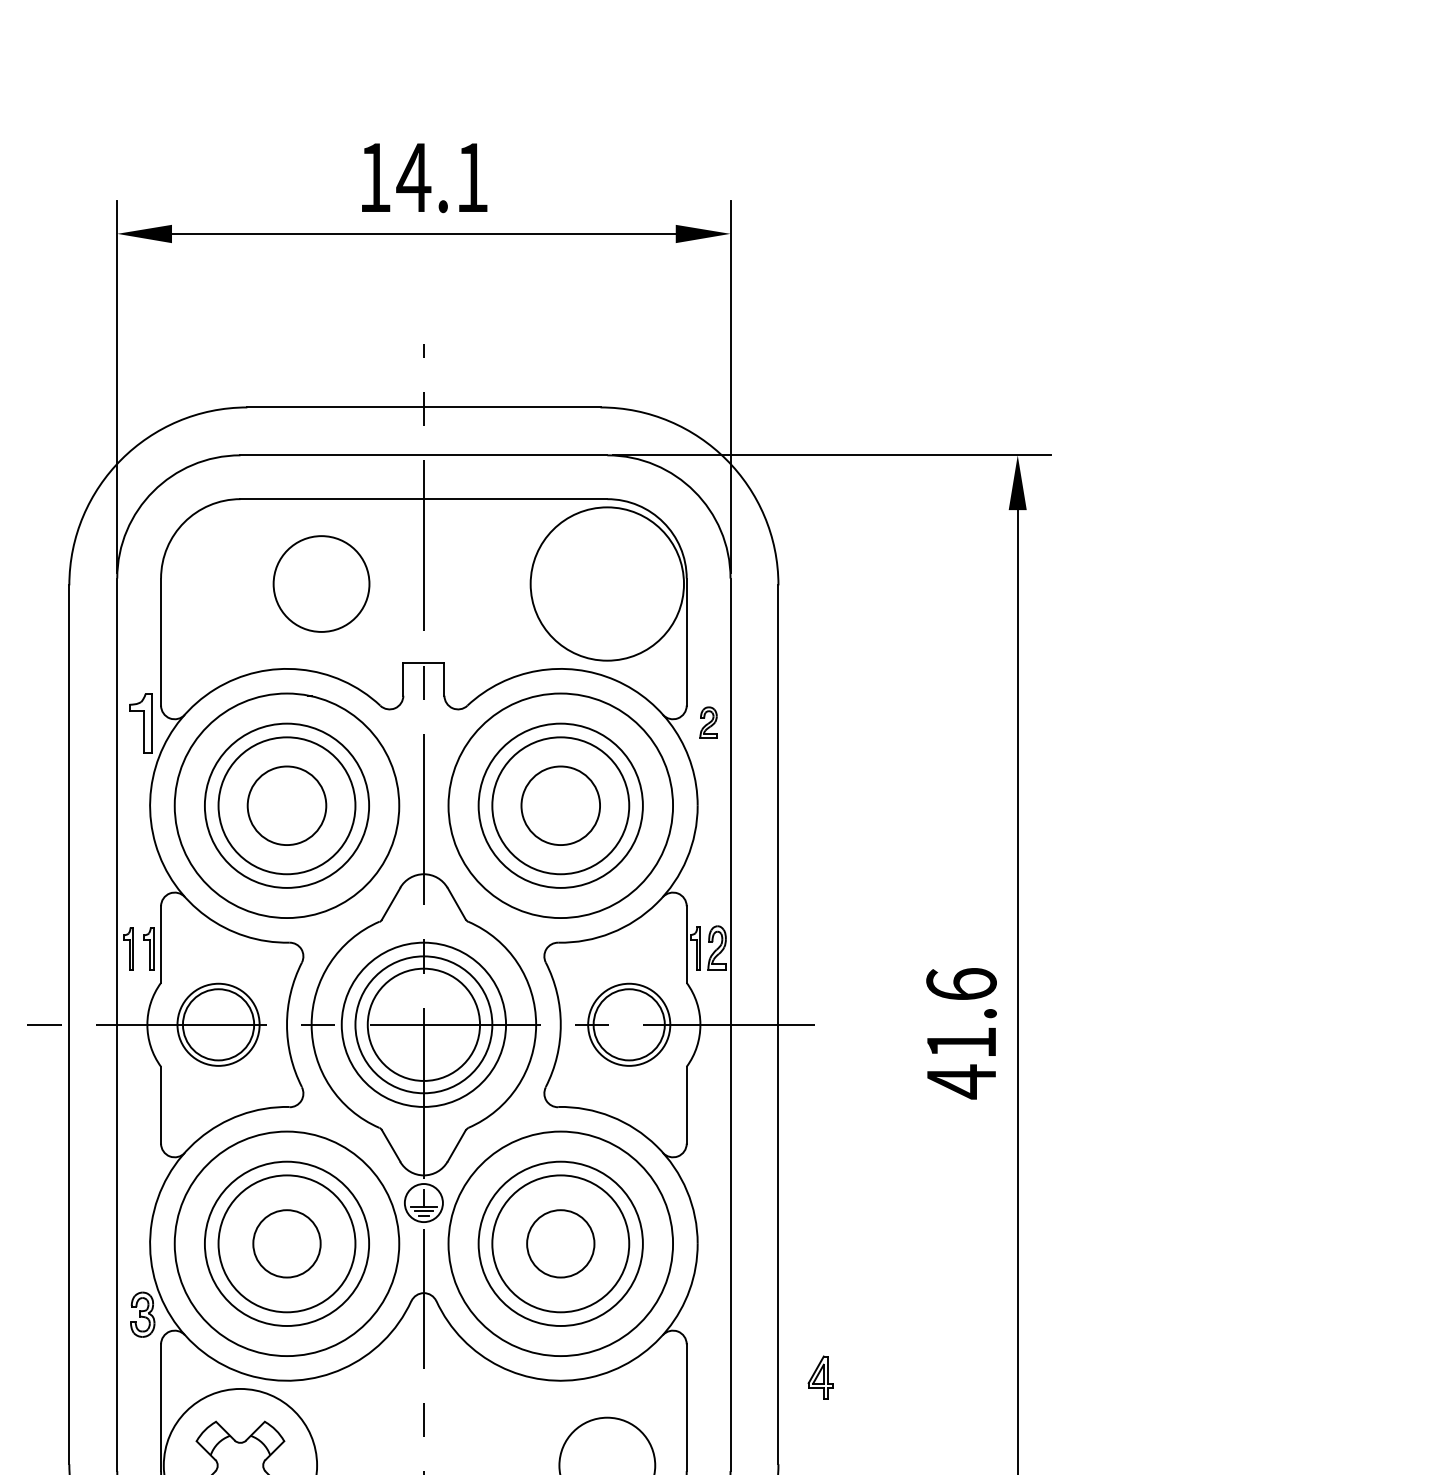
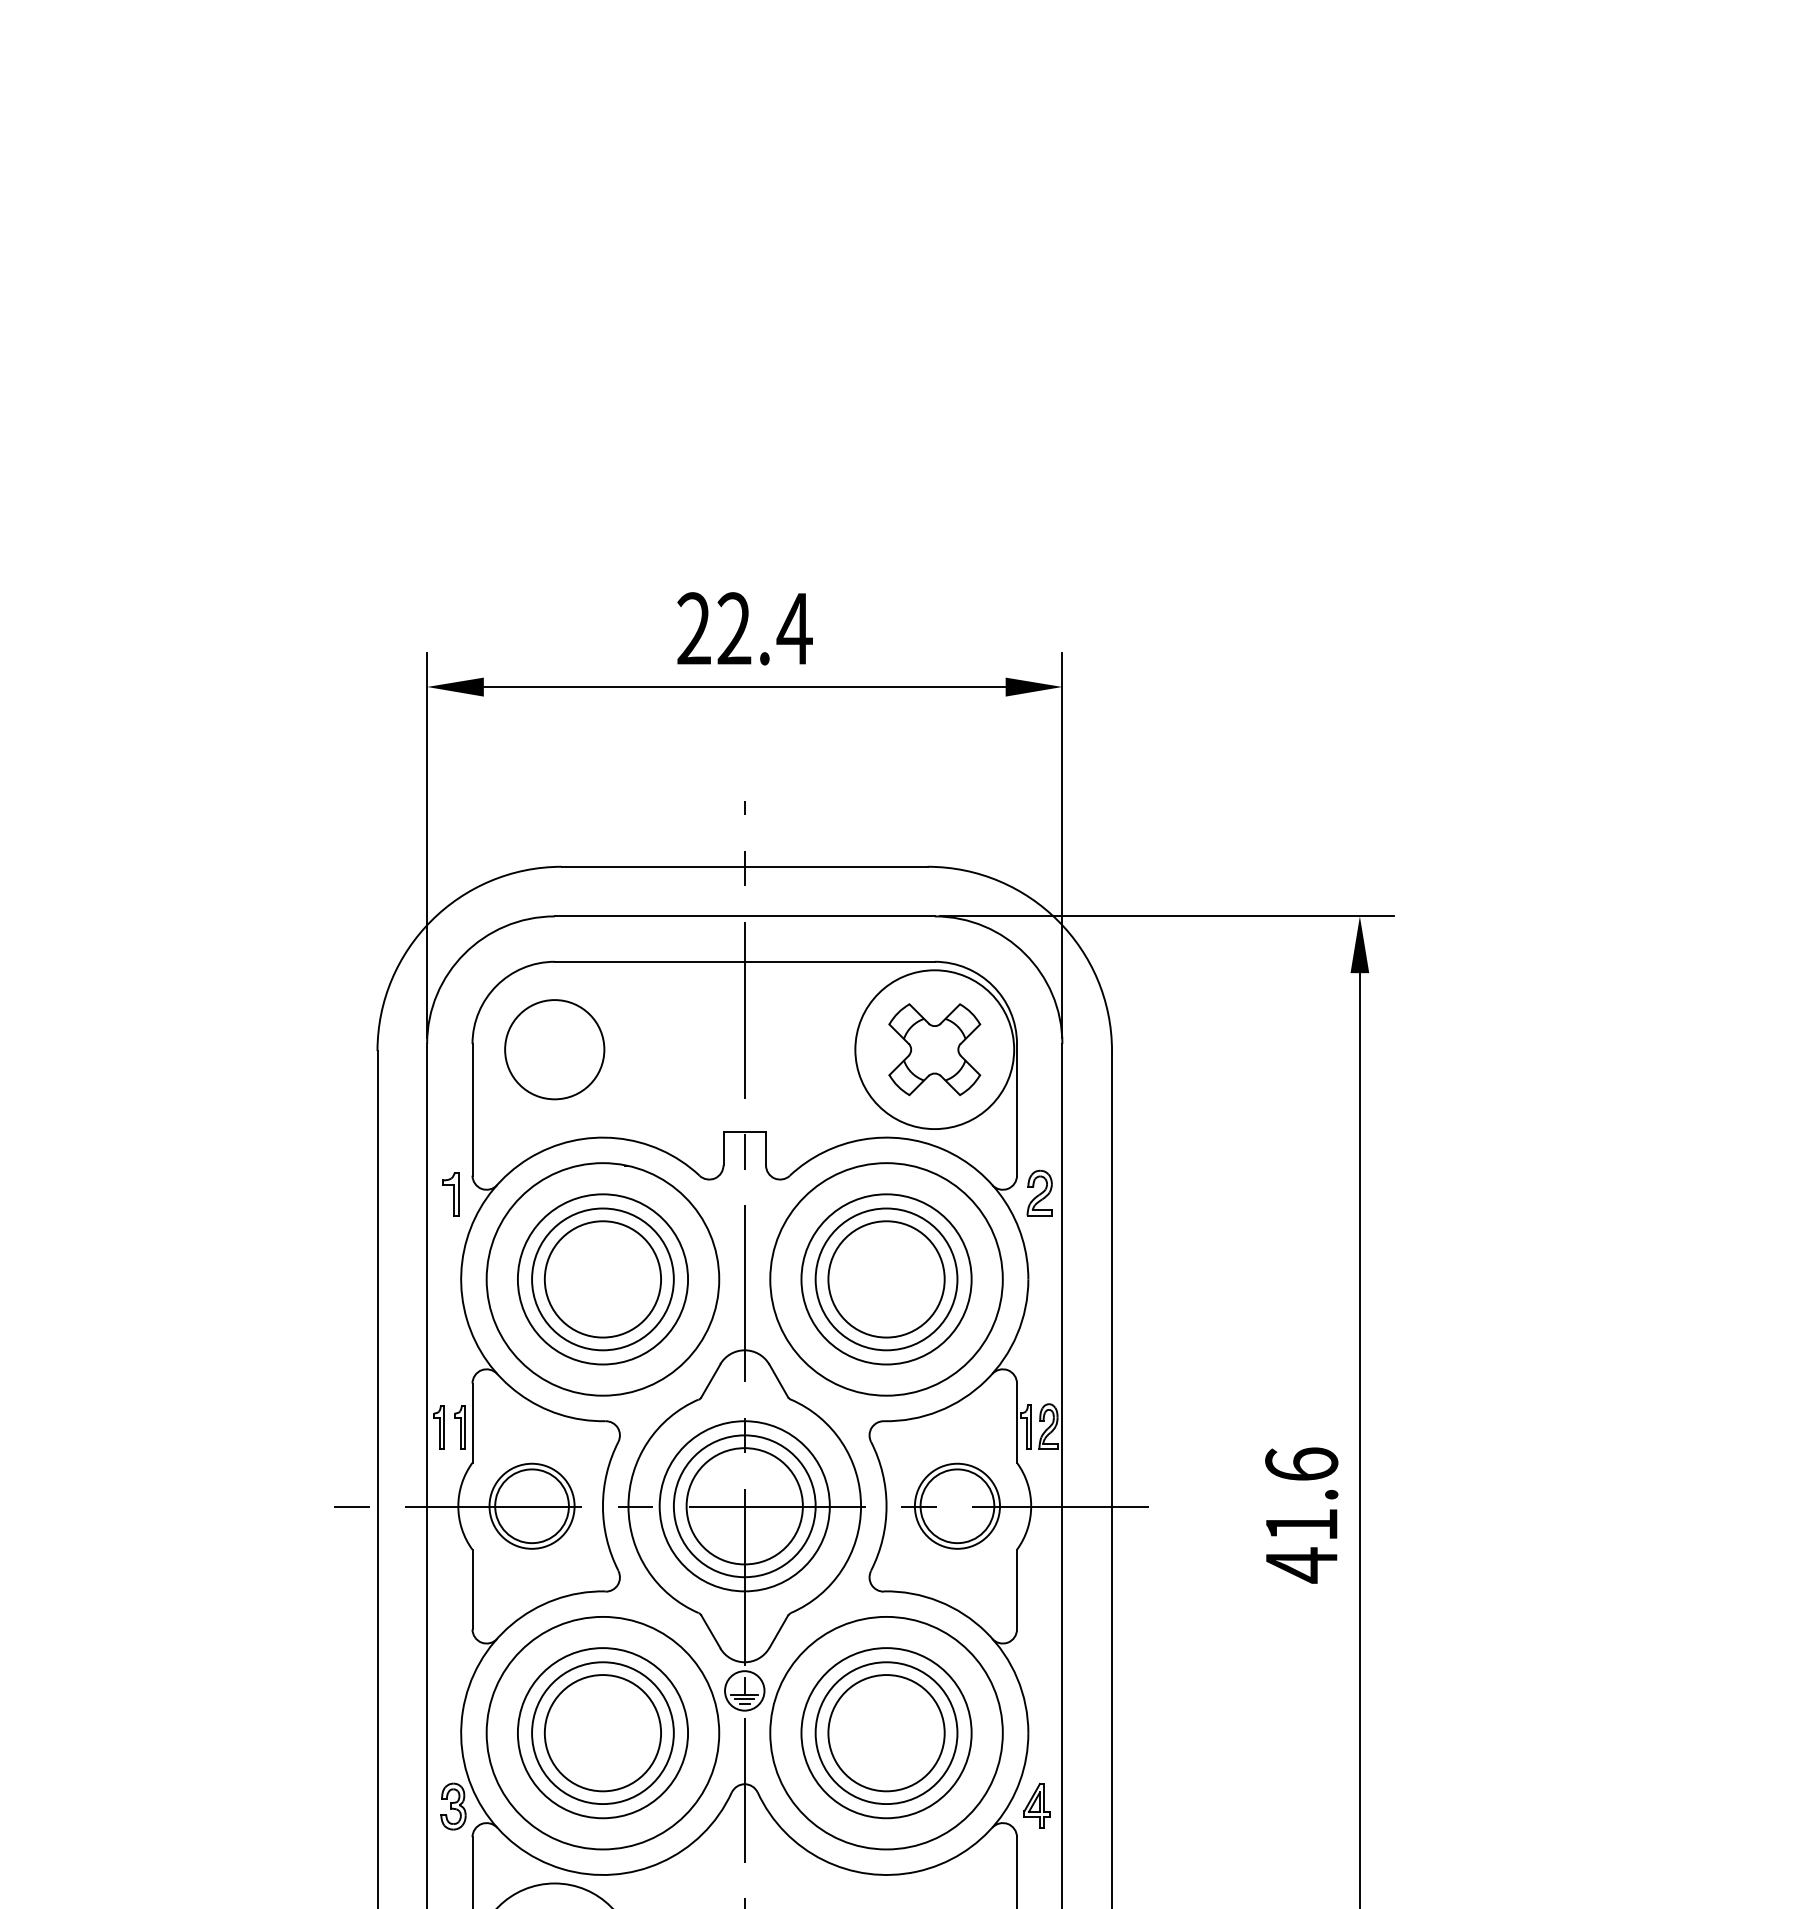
text: (423, 177) -> (744, 628), 14.1 -> 22.4
circle: (321, 583) -> (554, 1049), moved
part: (607, 583) -> (934, 1049), added
part: (708, 721) -> (1039, 1192), size x1.43
part: (139, 723) -> (450, 1194), size x0.71
circle: (286, 805) -> (602, 1279), size x1.43
circle: (560, 805) -> (886, 1279), size x1.43
circle: (286, 1244) -> (602, 1733), size x1.67
circle: (560, 1244) -> (886, 1733), size x1.67
part: (820, 1377) -> (1036, 1805), moved

